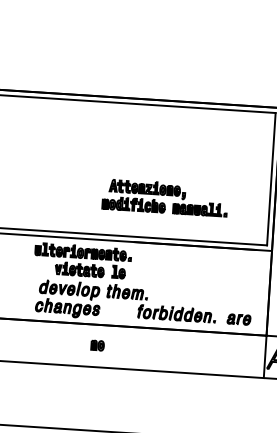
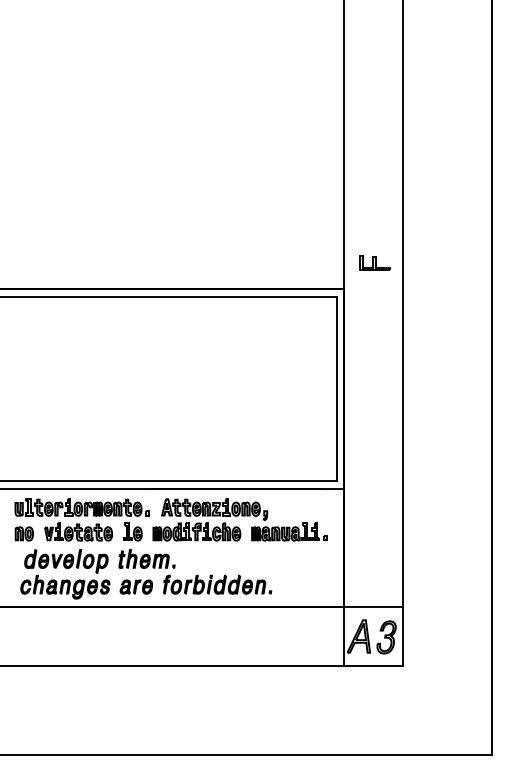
part: (164, 197) -> (239, 519), moved
part: (239, 319) -> (136, 586), moved
part: (97, 345) -> (23, 533), moved

